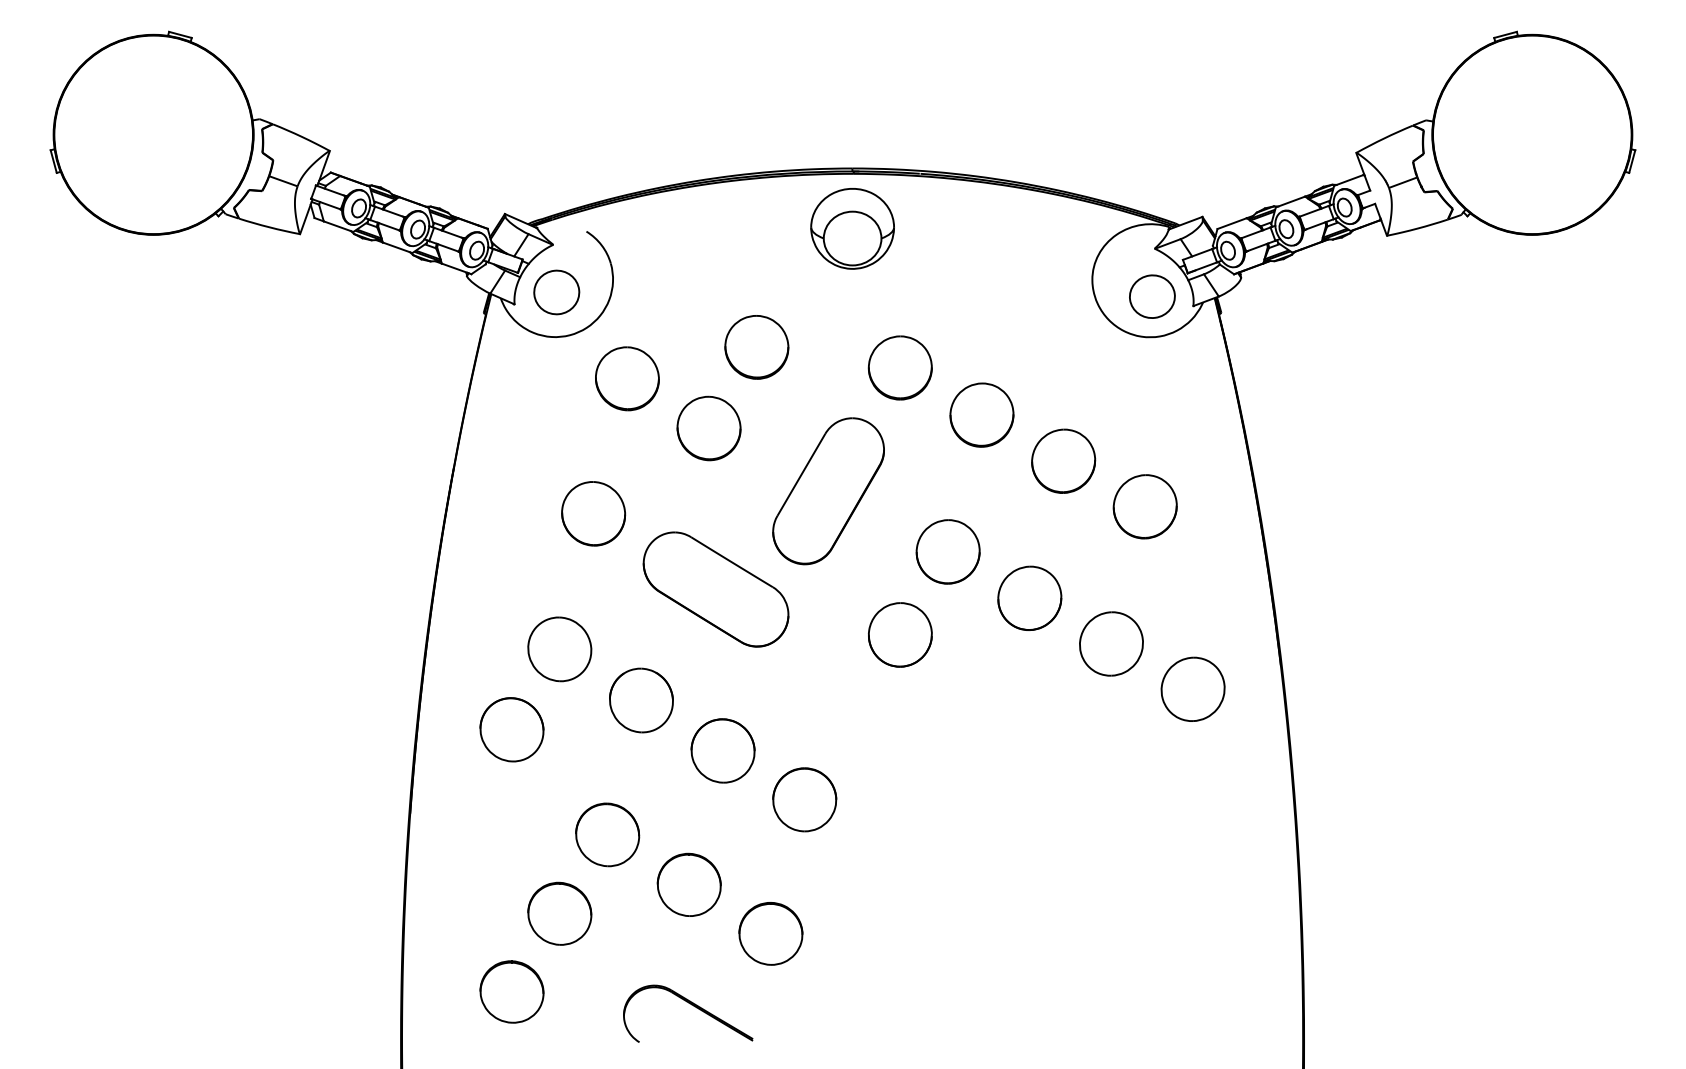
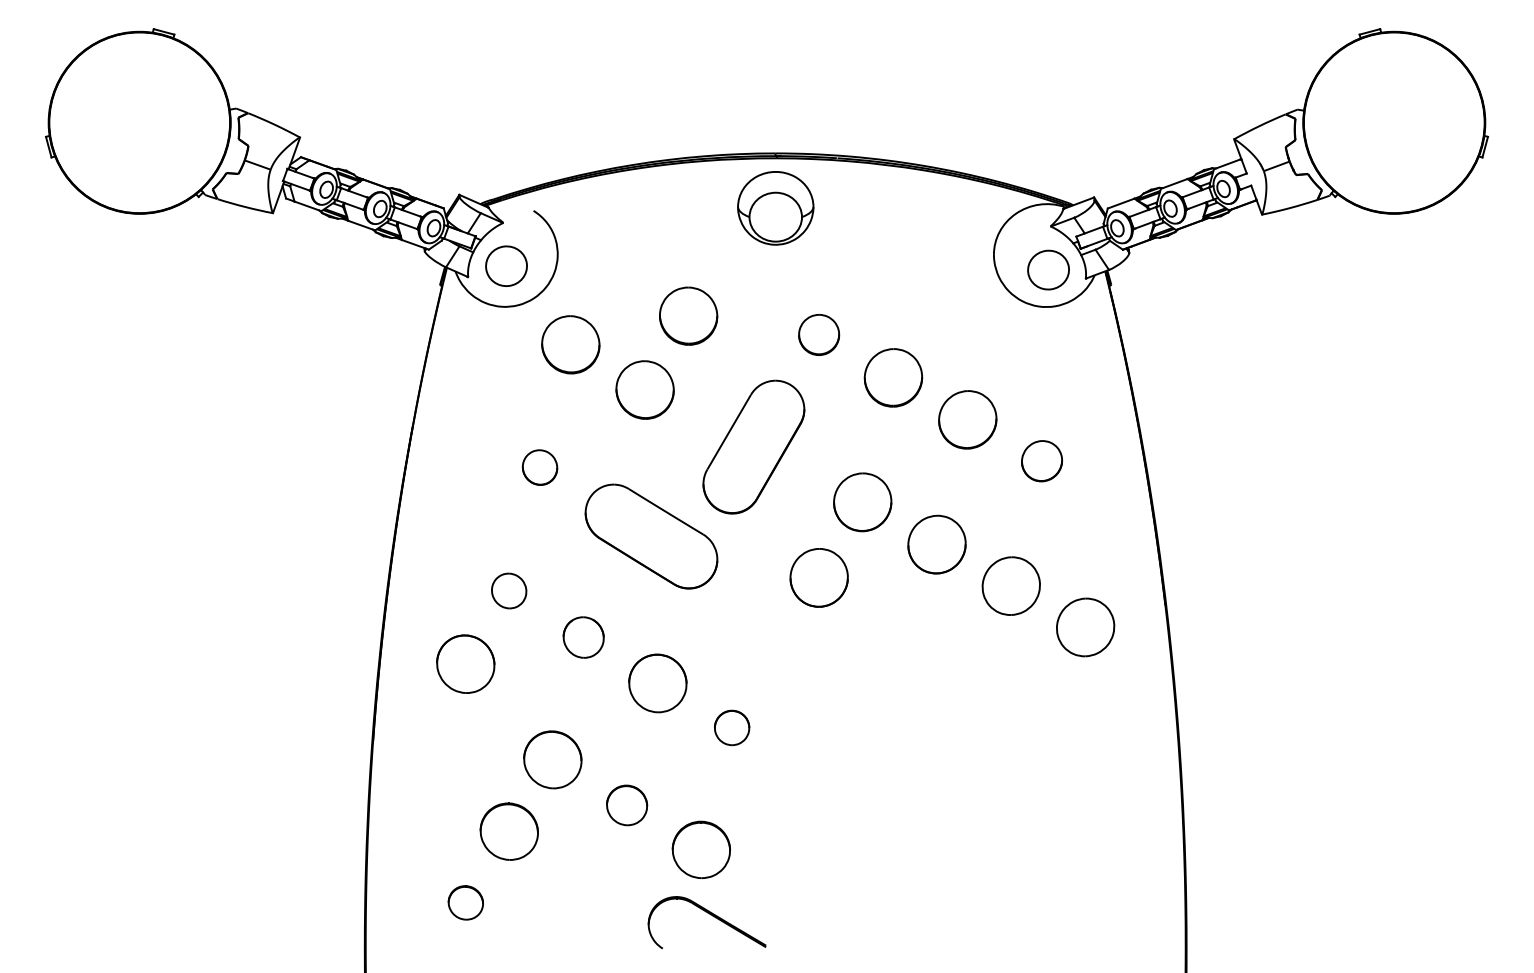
part: (899, 367) -> (818, 334), size x0.7
part: (1144, 505) -> (1041, 460), size x0.7
part: (593, 513) -> (539, 467), size x0.6
part: (558, 648) -> (508, 590), size x0.6
part: (641, 700) -> (583, 637), size x0.7
part: (803, 799) -> (731, 727), size x0.6
part: (688, 885) -> (626, 805), size x0.7
part: (511, 991) -> (465, 902), size x0.6
part: (691, 1005) -> (710, 915), moved

